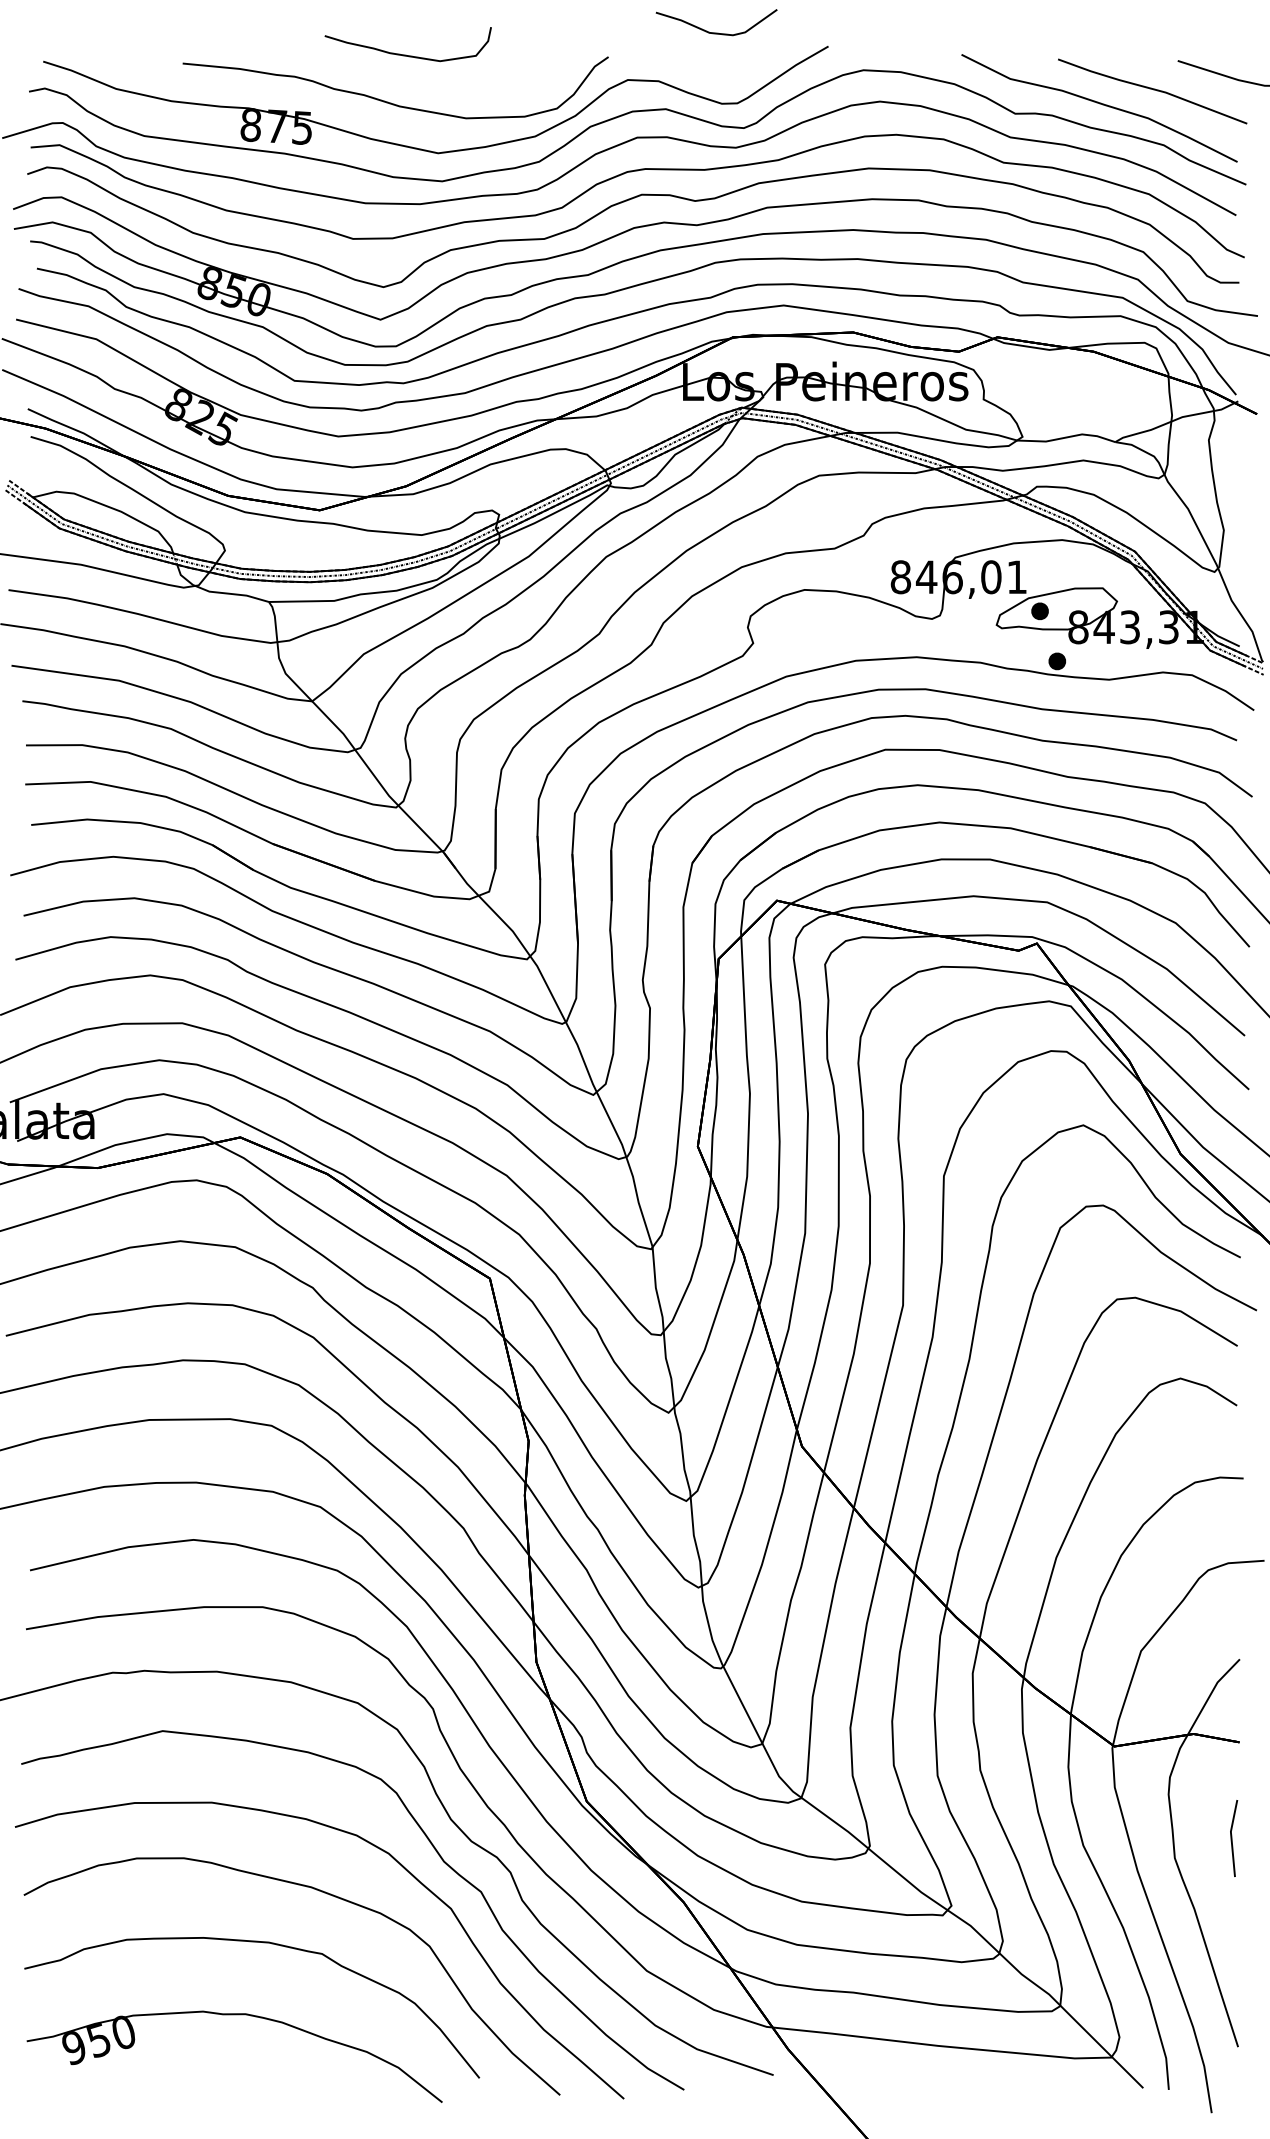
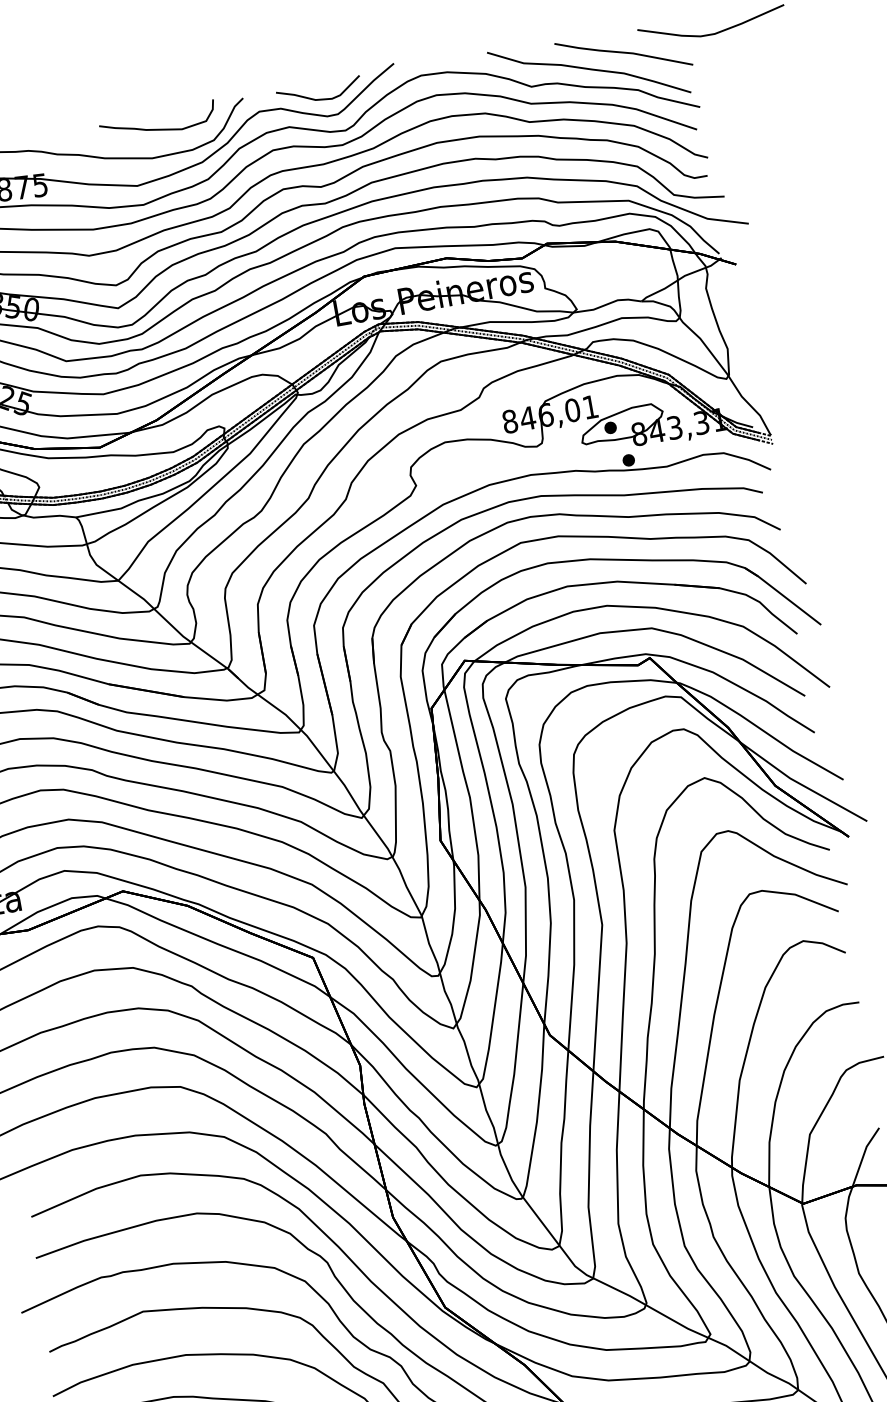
curve: (716, 32) -> (320, 98), moved
curve: (406, 54) -> (157, 128), moved

